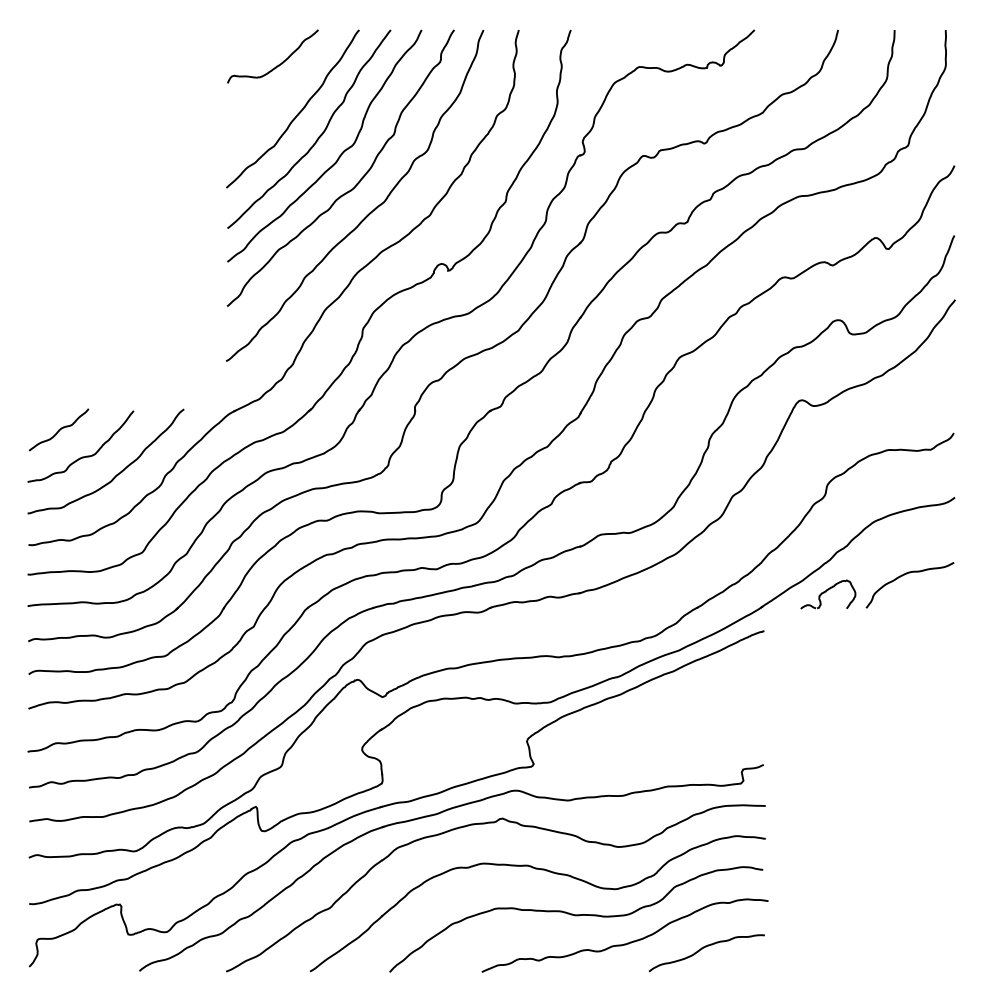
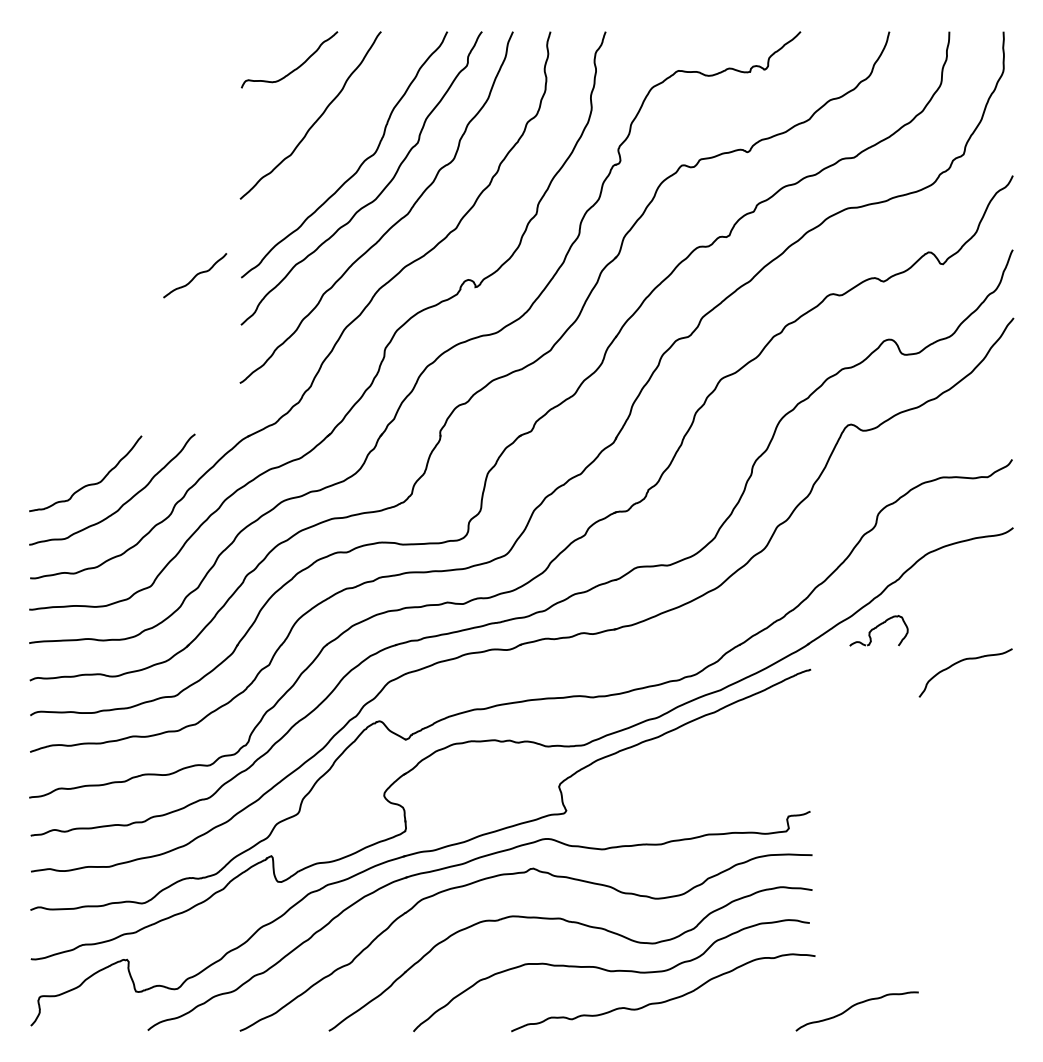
curve: (318, 136) -> (337, 144), removed
curve: (58, 429) -> (194, 275), moved
curve: (907, 574) -> (963, 661), moved
curve: (704, 948) -> (854, 1006), moved

